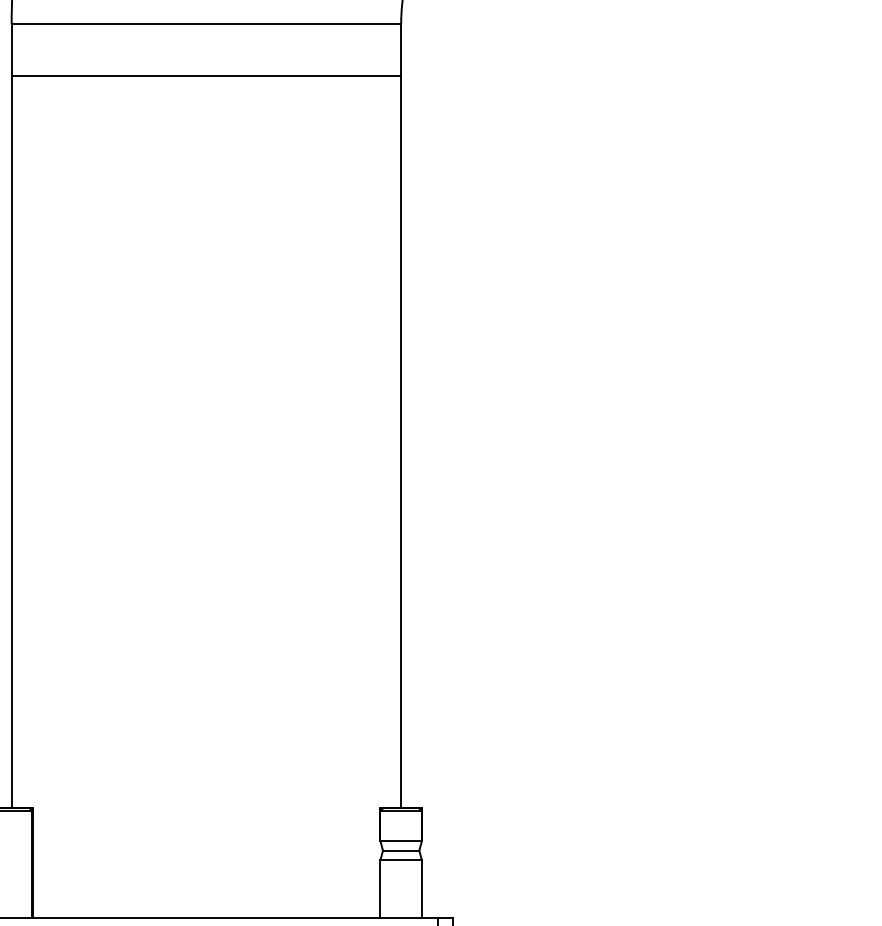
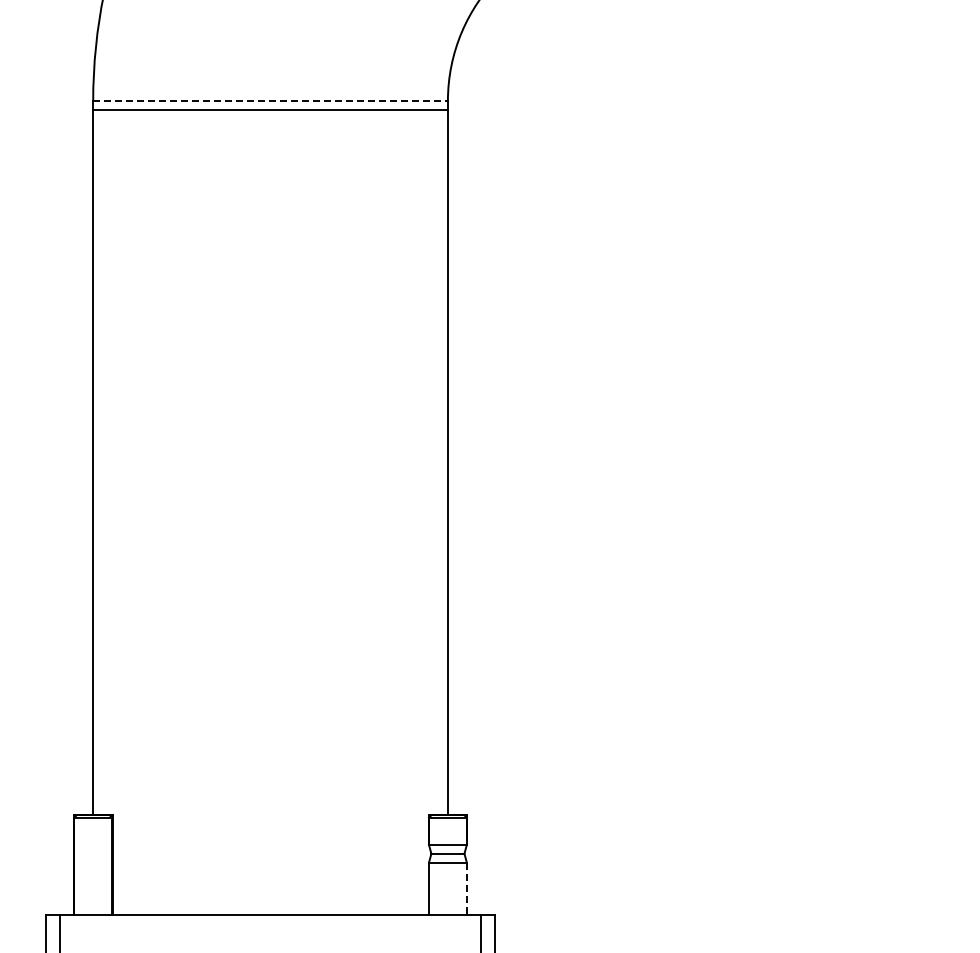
line: (207, 24) -> (271, 101), solid -> dashed
line: (206, 76) -> (270, 110), moved
line: (421, 889) -> (466, 889), solid -> dashed

